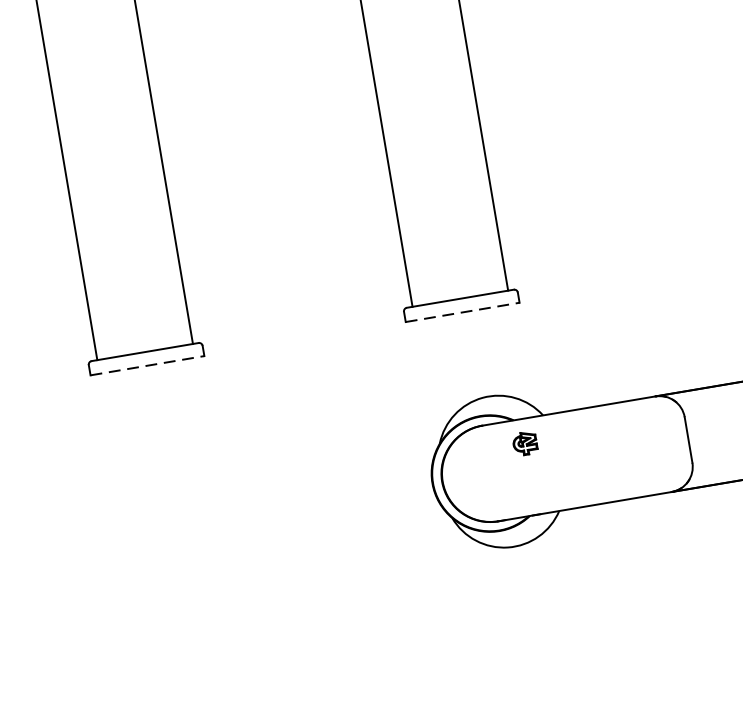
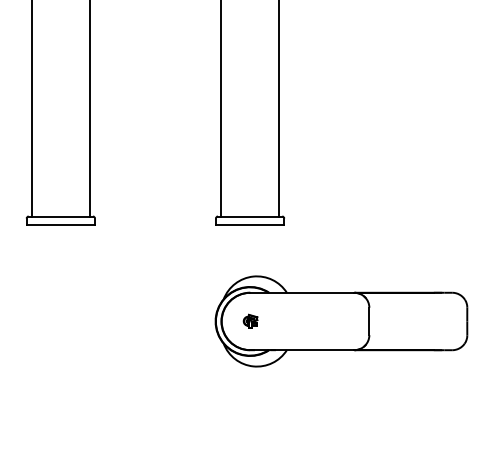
line: (463, 311) -> (250, 224), dashed -> solid
line: (148, 365) -> (61, 224), dashed -> solid
part: (524, 442) -> (250, 320), moved

